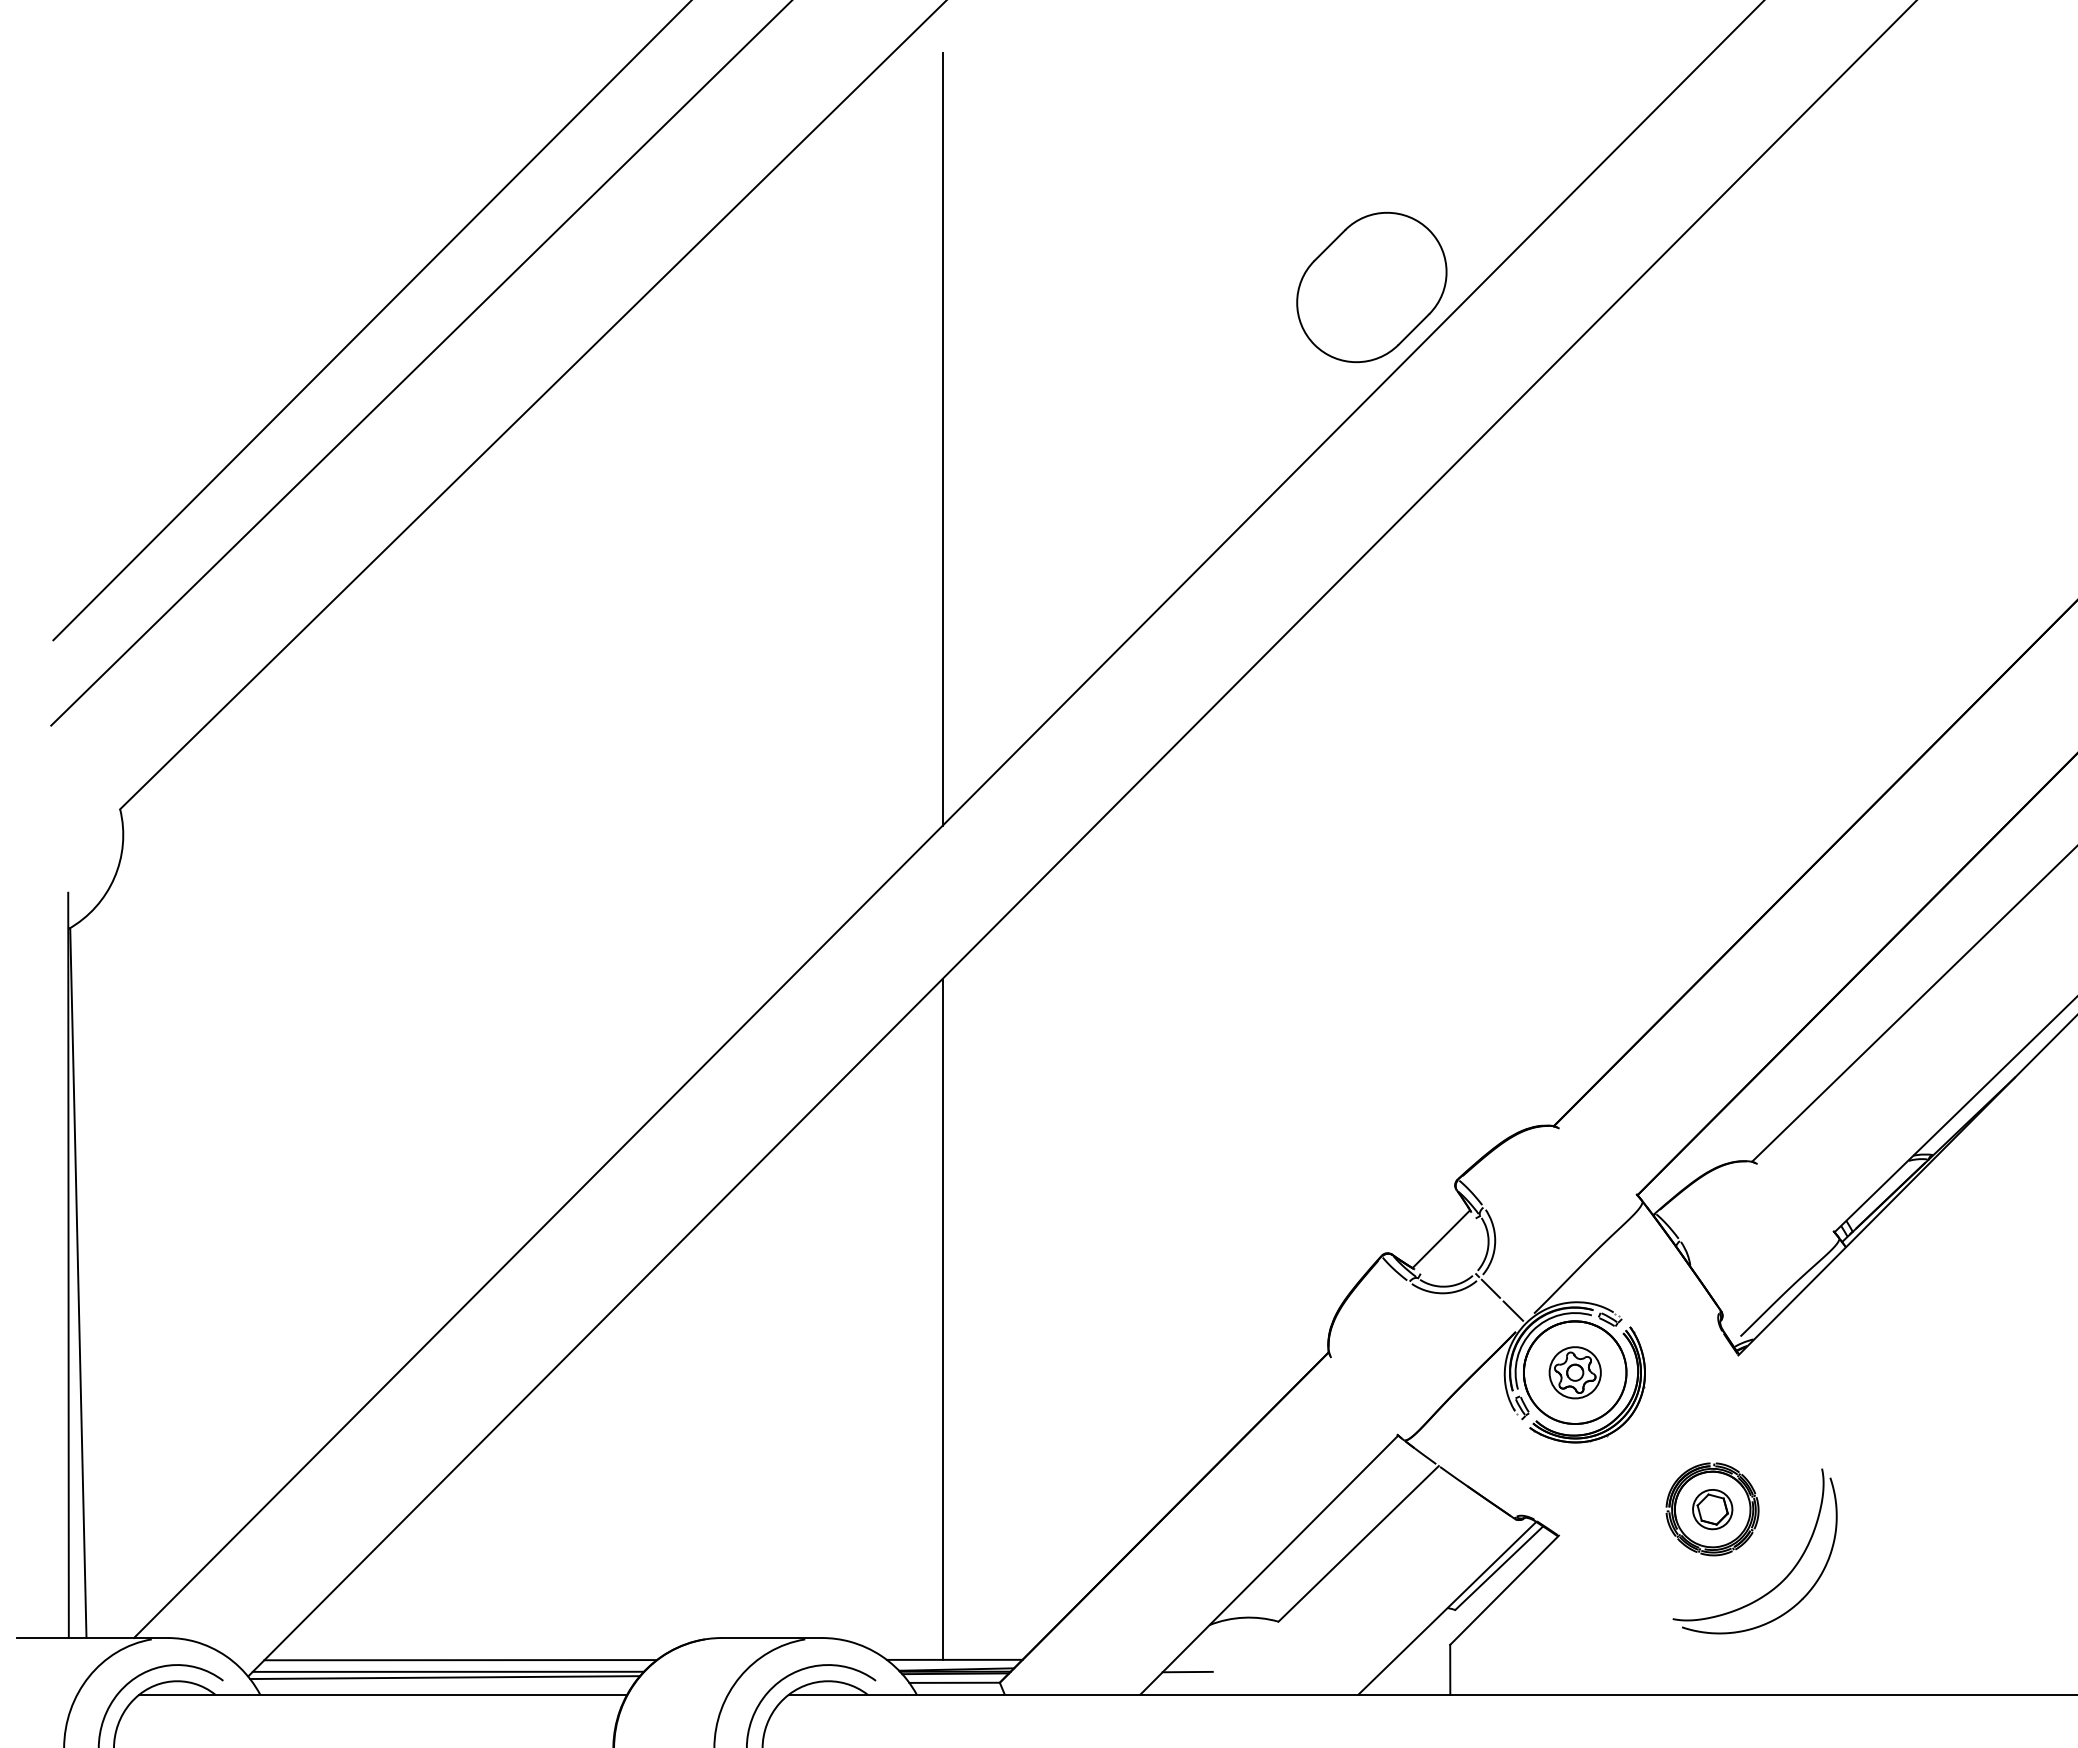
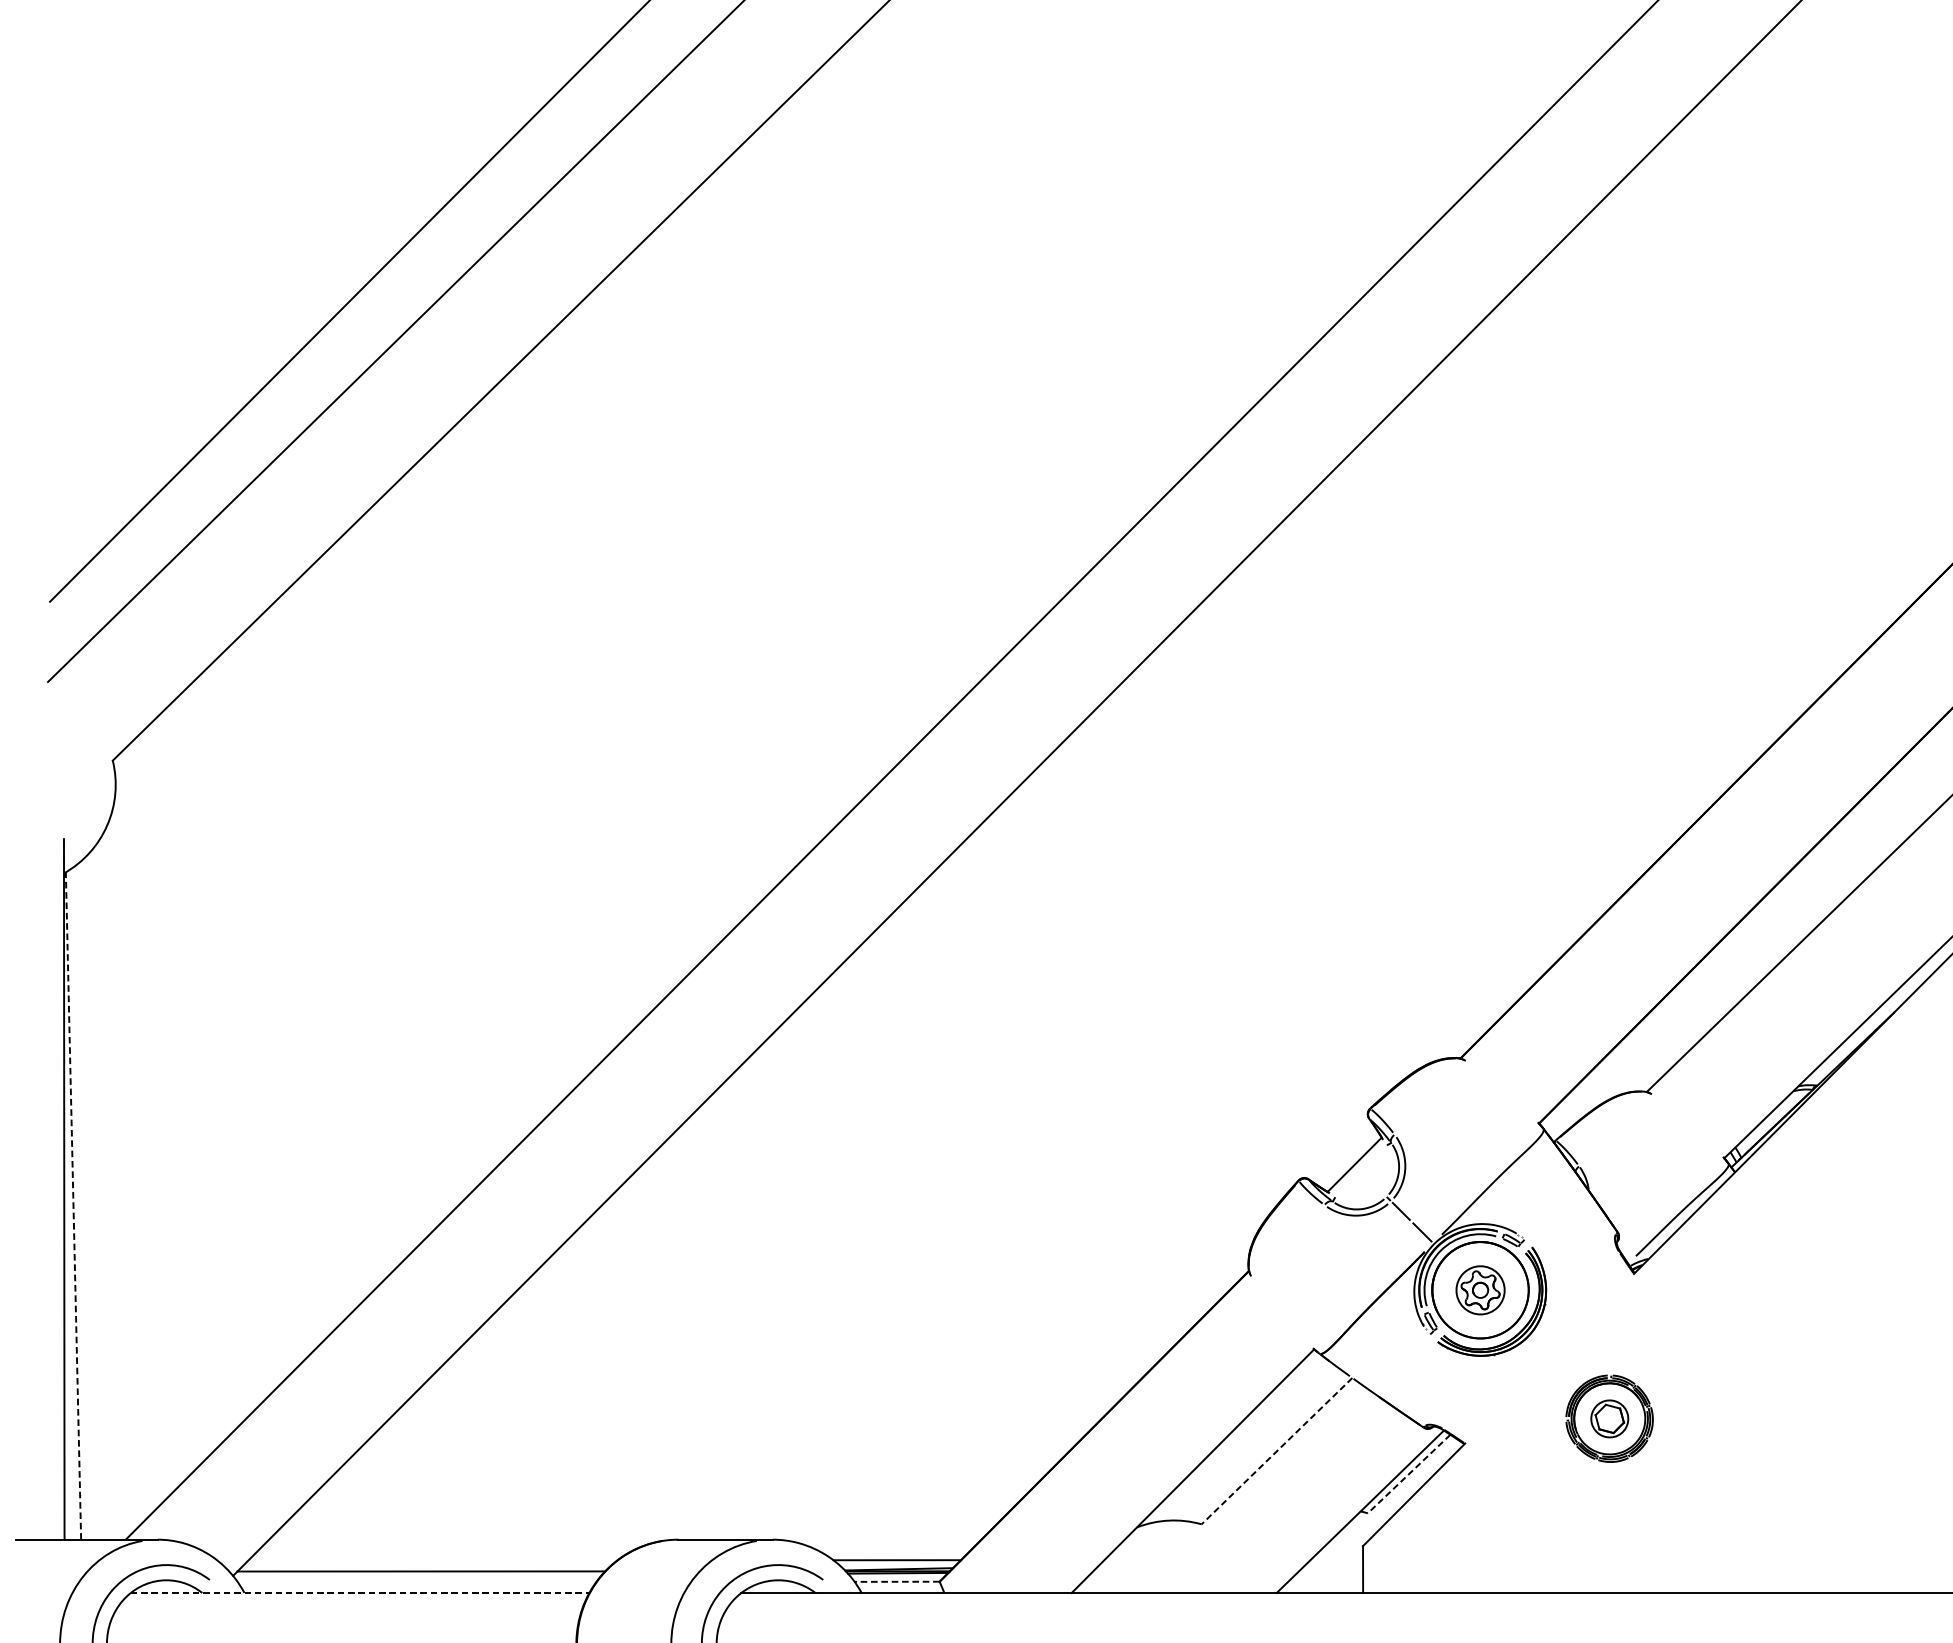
part: (1371, 286) -> (1289, 269), removed
line: (942, 438) -> (885, 412), removed
line: (78, 1282) -> (73, 1205), solid -> dashed
line: (942, 1319) -> (885, 1240), removed
line: (1358, 1543) -> (1276, 1450), solid -> dashed
line: (1499, 1568) -> (1409, 1474), solid -> dashed
part: (1786, 1575) -> (1679, 1480), removed
line: (460, 1660) -> (432, 1560), removed
line: (1187, 1671) -> (1116, 1571), removed
line: (444, 1677) -> (417, 1576), removed
line: (954, 1682) -> (897, 1581), solid -> dashed
line: (383, 1694) -> (360, 1592), solid -> dashed

